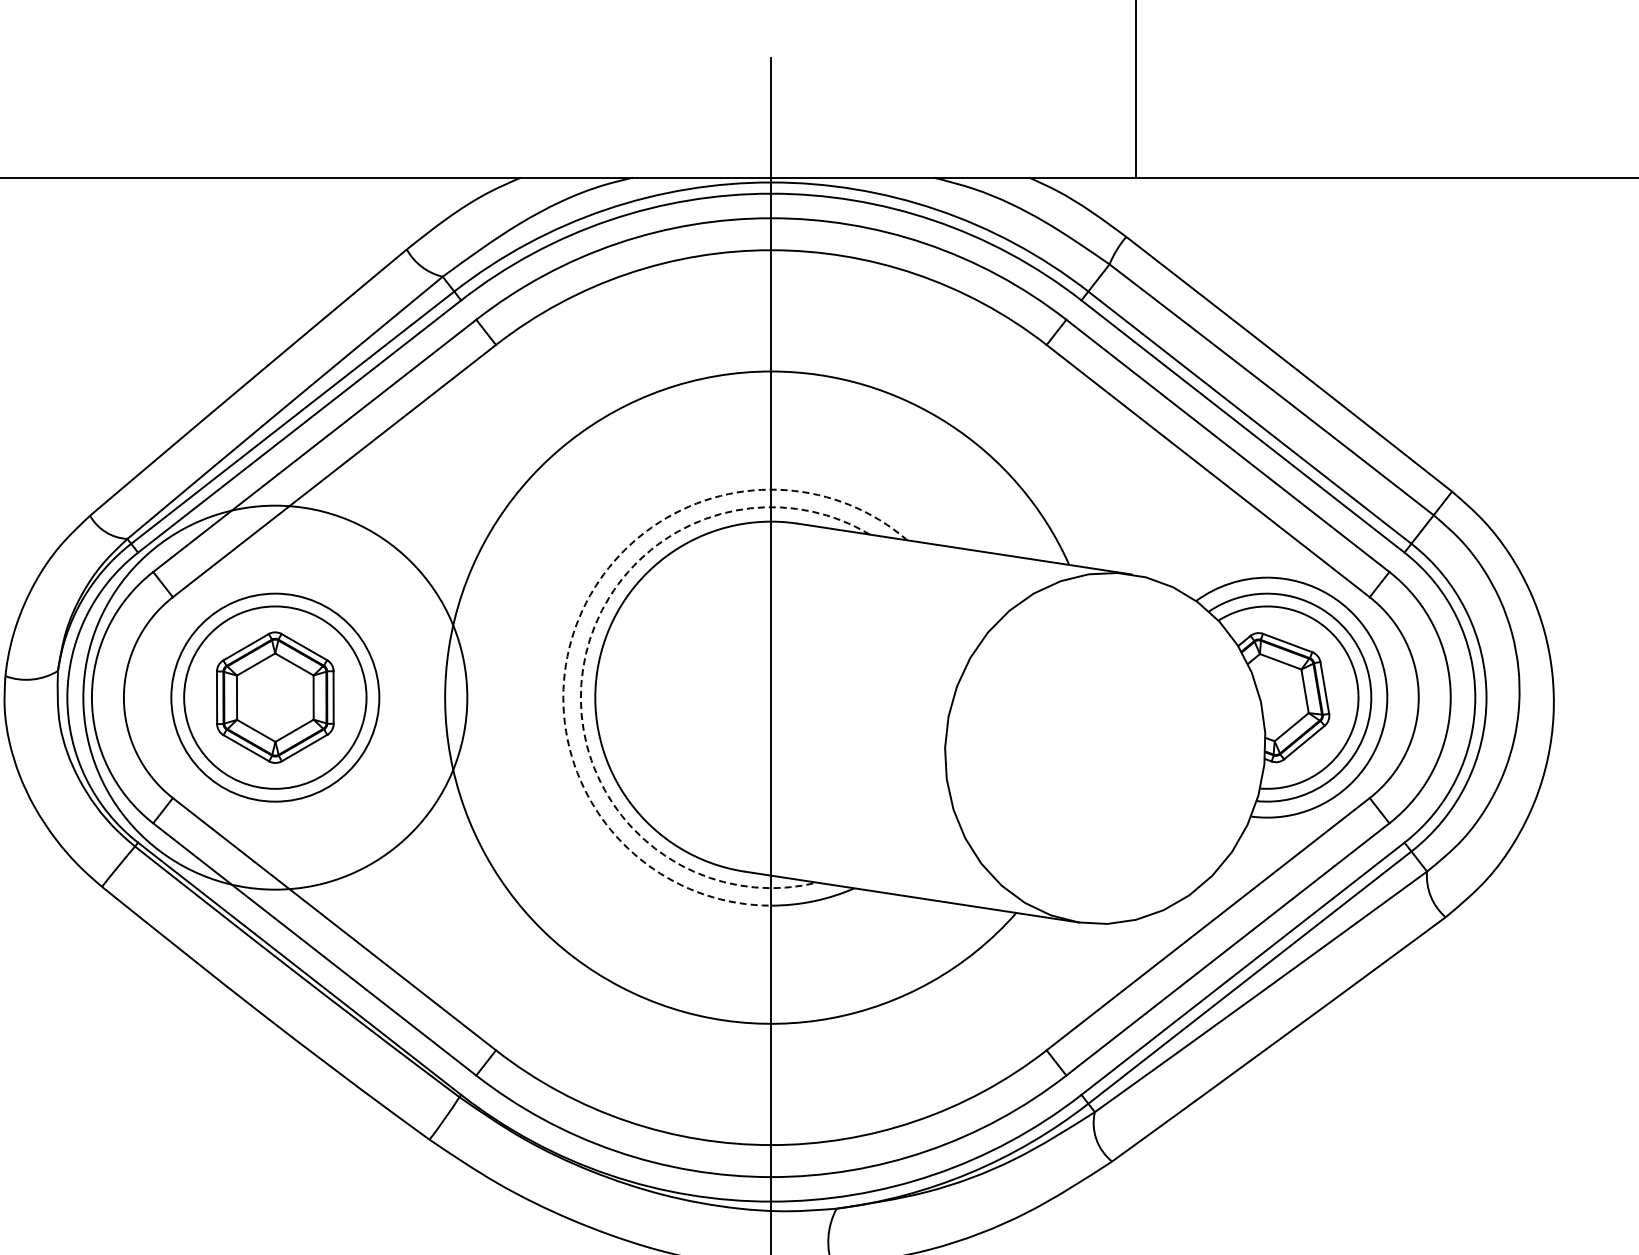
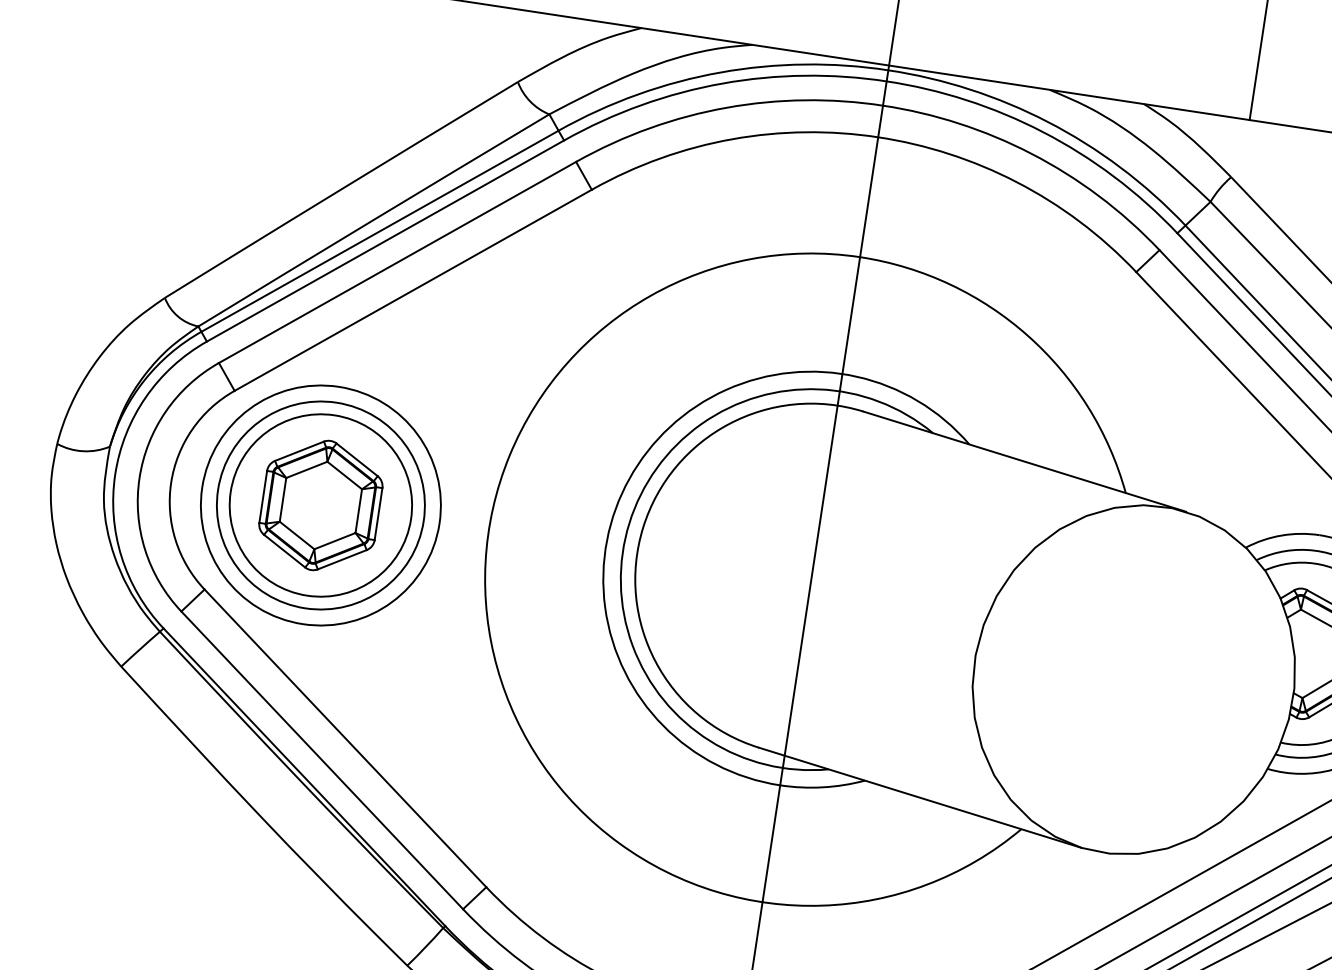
arc: (576, 625) -> (629, 479), dashed -> solid
arc: (583, 669) -> (629, 523), dashed -> solid
circle: (275, 697) -> (321, 505), size x0.62

